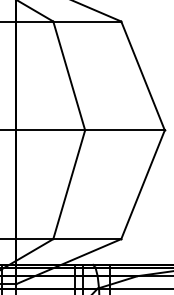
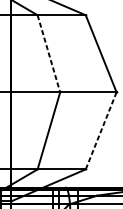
line: (69, 75) -> (49, 53), solid -> dashed
line: (143, 184) -> (101, 130), solid -> dashed

